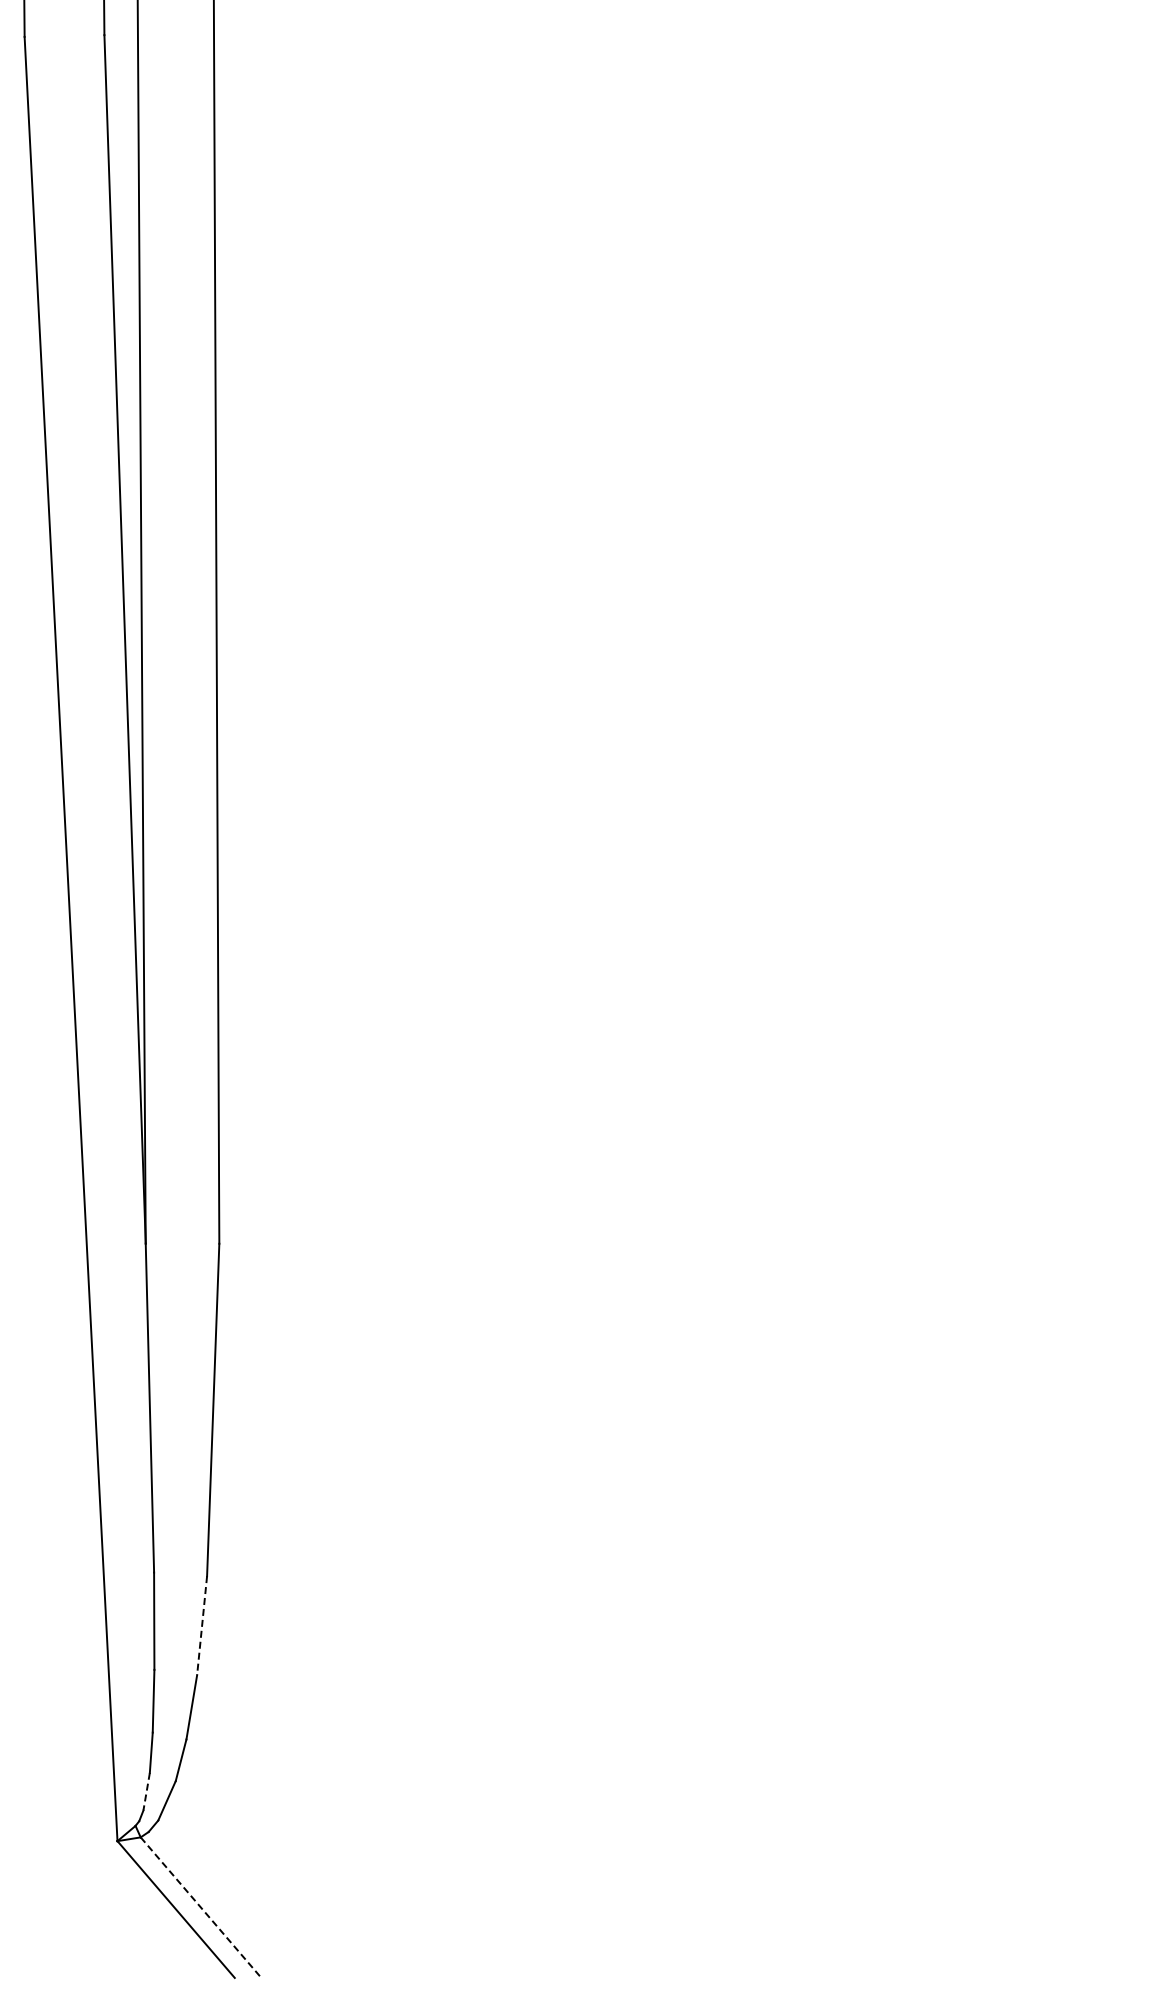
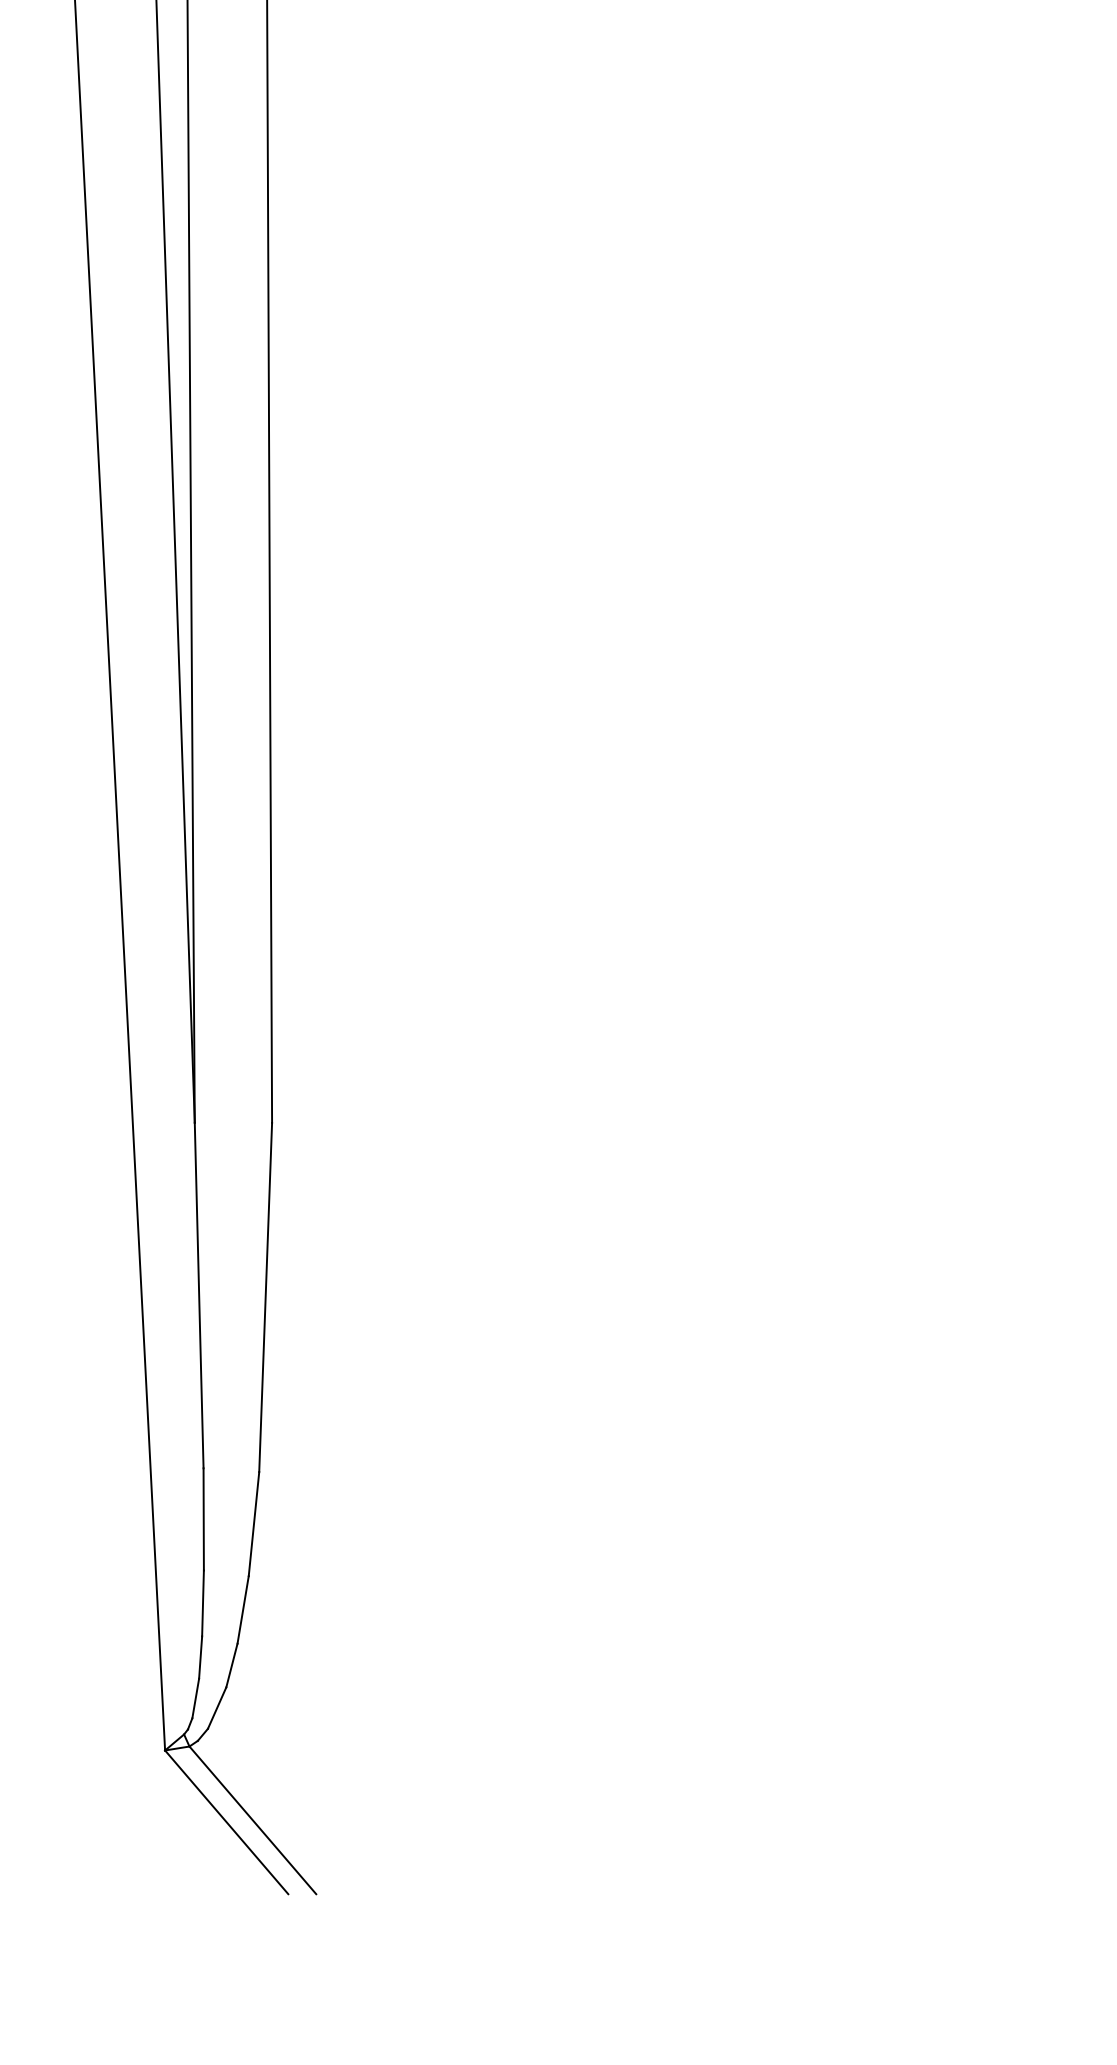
line: (202, 1625) -> (254, 1523), dashed -> solid
line: (146, 1792) -> (195, 1699), dashed -> solid
line: (201, 1907) -> (253, 1820), dashed -> solid

